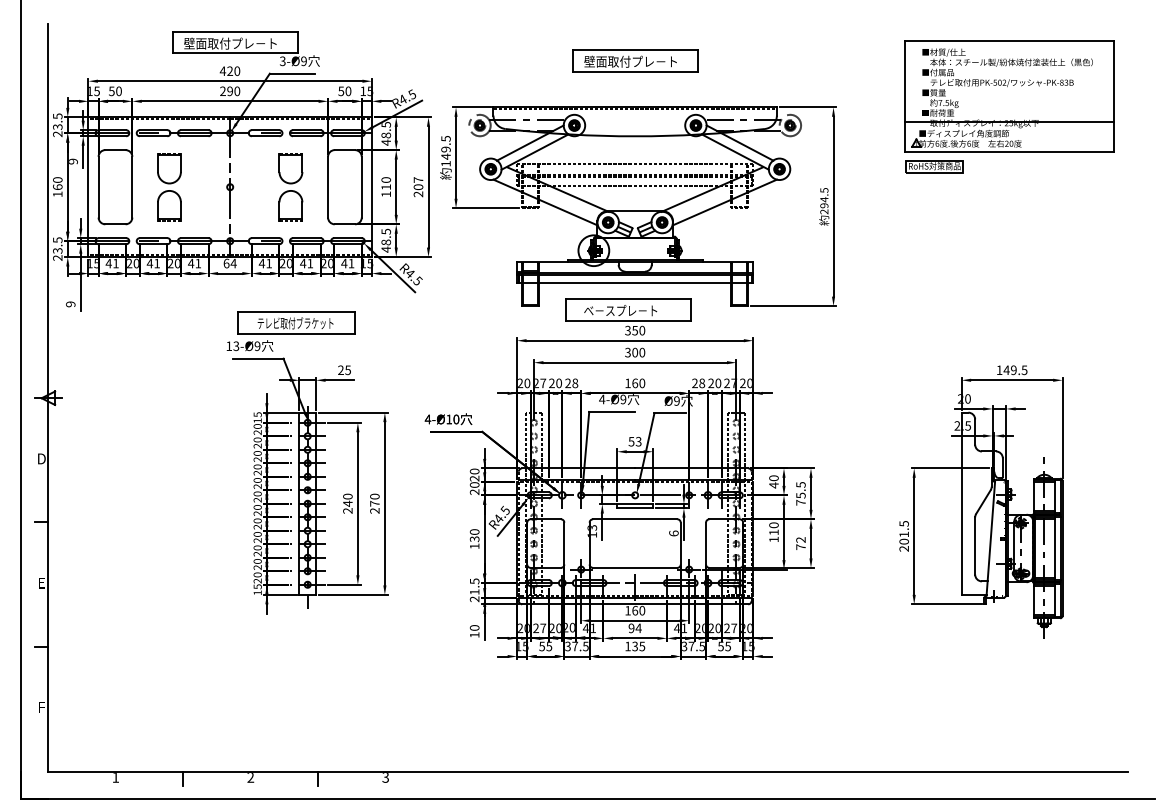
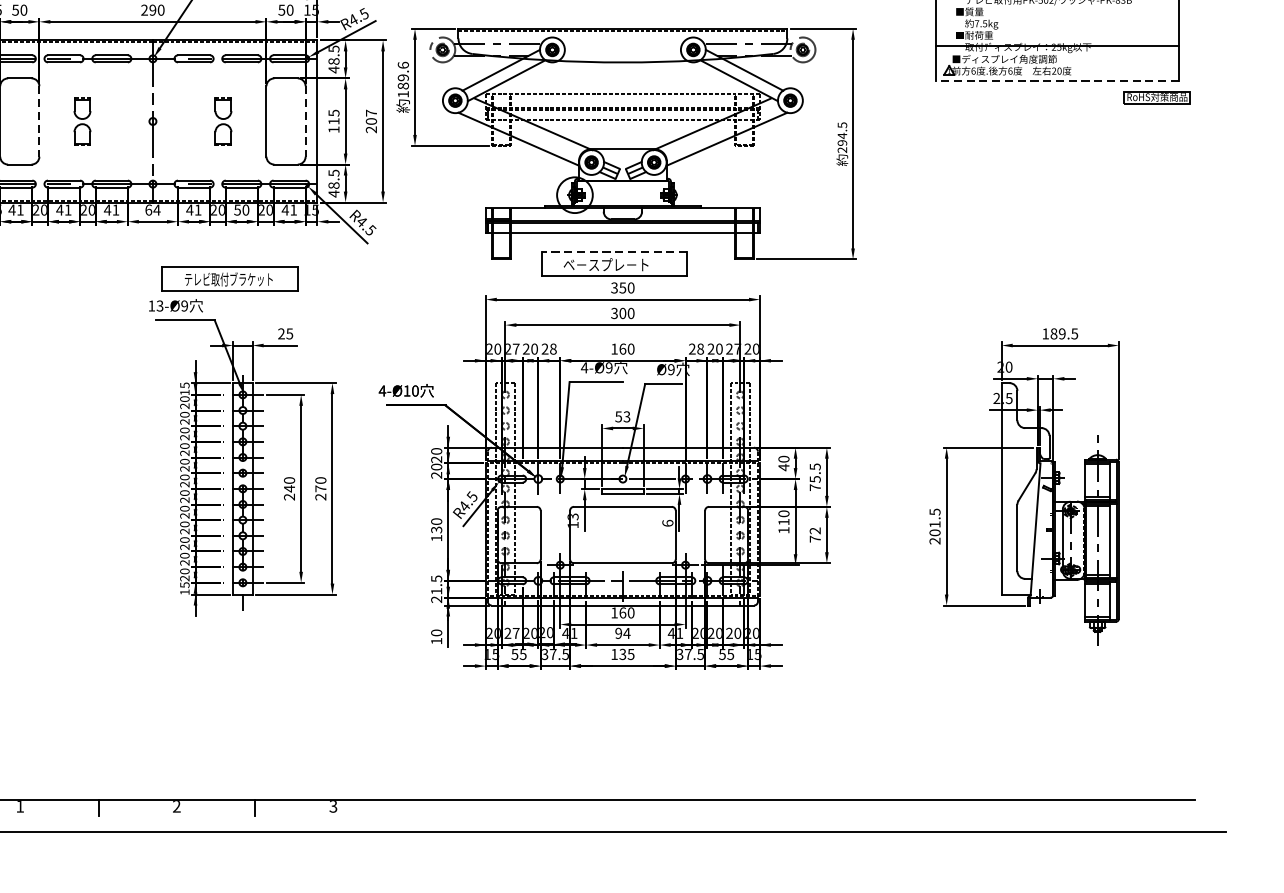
text: (445, 147) -> (402, 75), 149.5 -> 189.6
line: (1009, 152) -> (1057, 81), solid -> dashed
part: (934, 166) -> (1157, 97), moved
text: (385, 179) -> (333, 112), 110 -> 115
line: (132, 187) -> (39, 121), solid -> dashed
part: (169, 187) -> (82, 121), size x0.6
part: (290, 187) -> (222, 121), size x0.6
line: (361, 187) -> (305, 121), solid -> dashed
text: (306, 263) -> (241, 210), 41 -> 50
line: (627, 299) -> (613, 251), solid -> dashed
text: (1006, 370) -> (1053, 334), 149.5 -> 189.5
text: (734, 628) -> (738, 633), 27 -> 20

